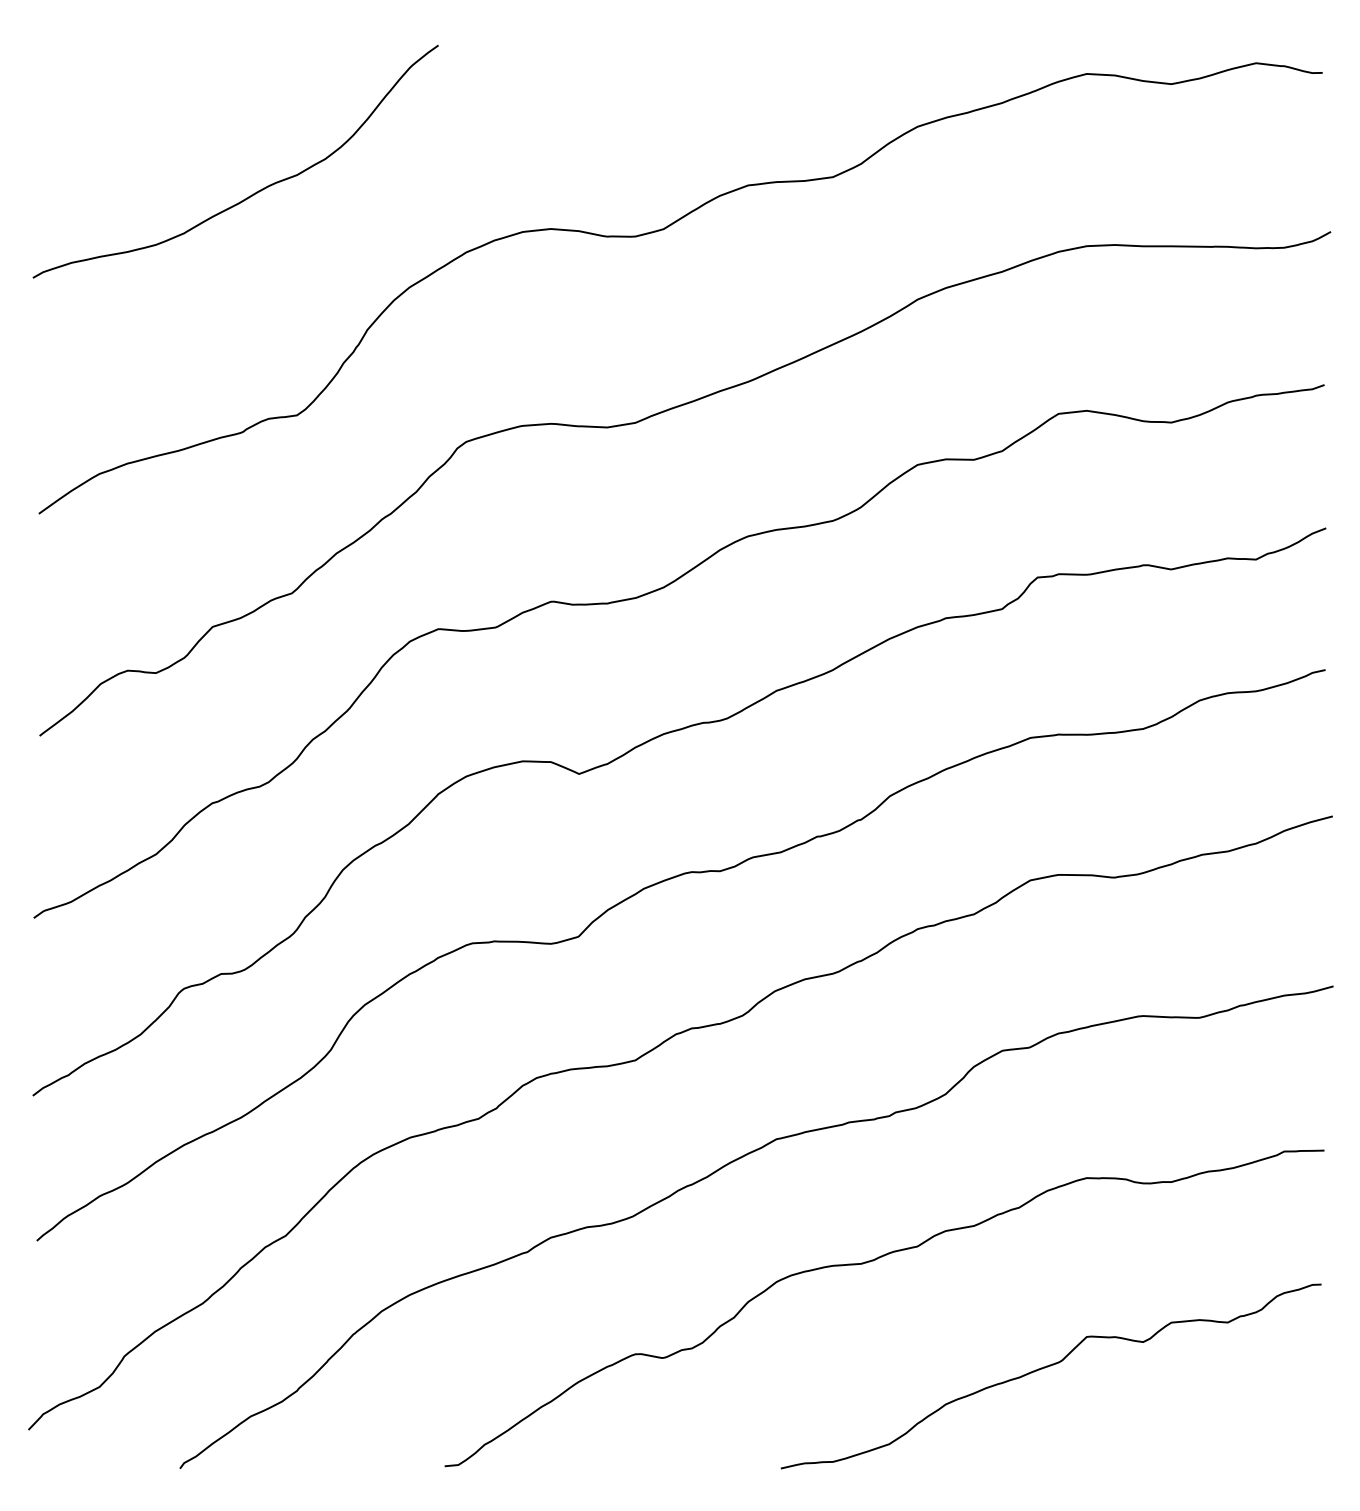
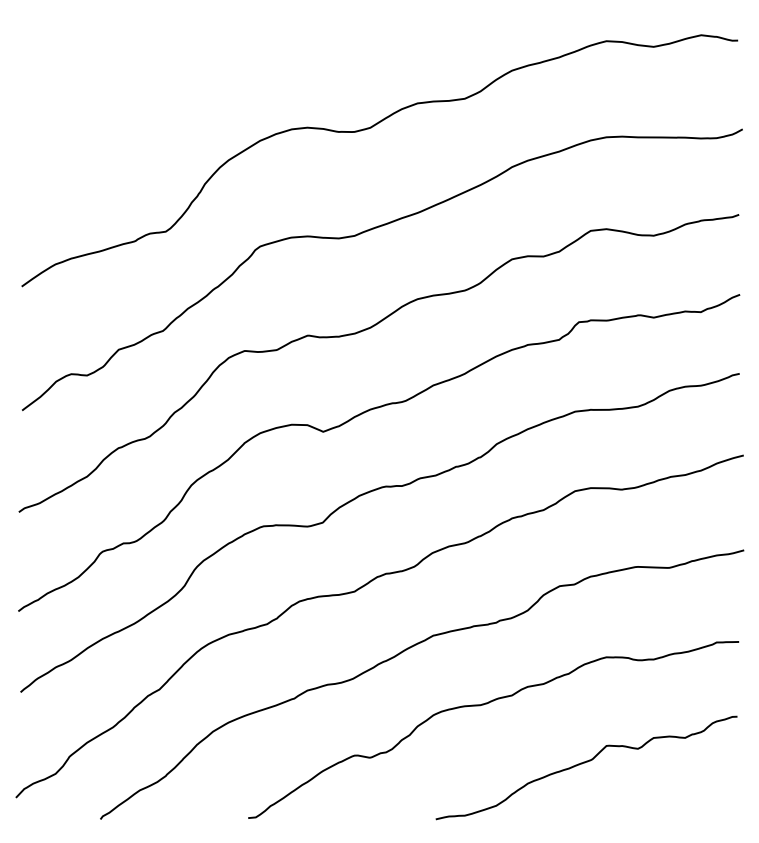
curve: (255, 190) -> (142, 106), removed

